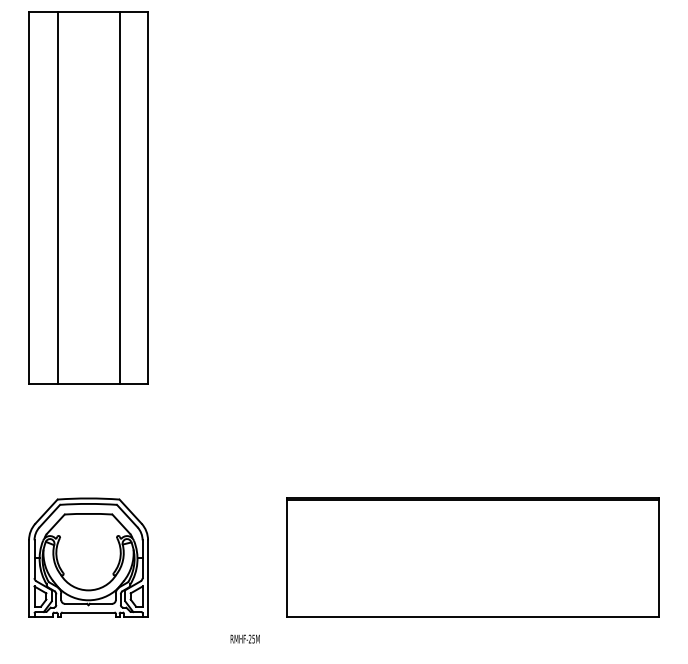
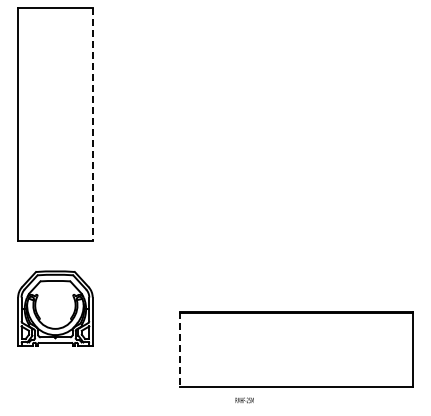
line: (58, 197) -> (36, 123), removed
line: (118, 197) -> (74, 123), removed
line: (147, 198) -> (92, 124), solid -> dashed
part: (88, 557) -> (55, 308), moved
line: (286, 559) -> (179, 350), solid -> dashed
text: (245, 639) -> (244, 400), moved

